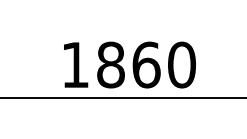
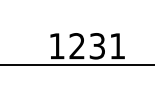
text: (146, 65) -> (97, 46), 1860 -> 1231

